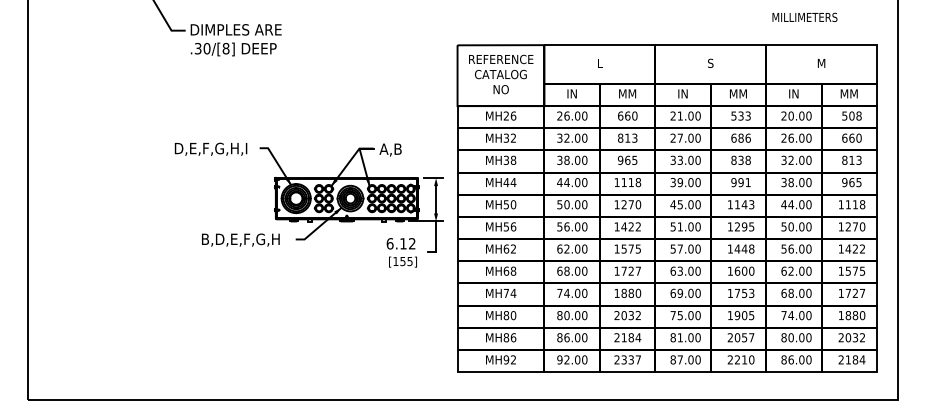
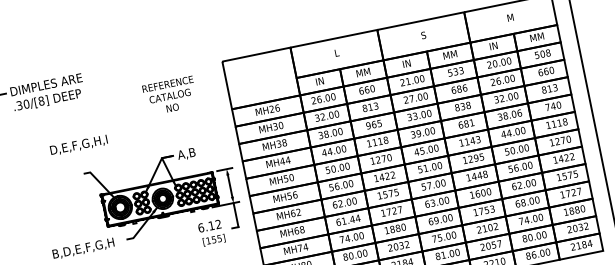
text: (501, 74) -> (170, 95), moved
text: (513, 137) -> (280, 124), MH32 -> MH30
text: (210, 148) -> (78, 144), moved
text: (737, 182) -> (463, 124), 991 -> 681
text: (808, 182) -> (519, 113), 38.00 -> 38.06
text: (851, 182) -> (552, 106), 965 -> 740
text: (575, 270) -> (350, 219), 68.00 -> 61.44
text: (740, 315) -> (487, 228), 1905 -> 2102

